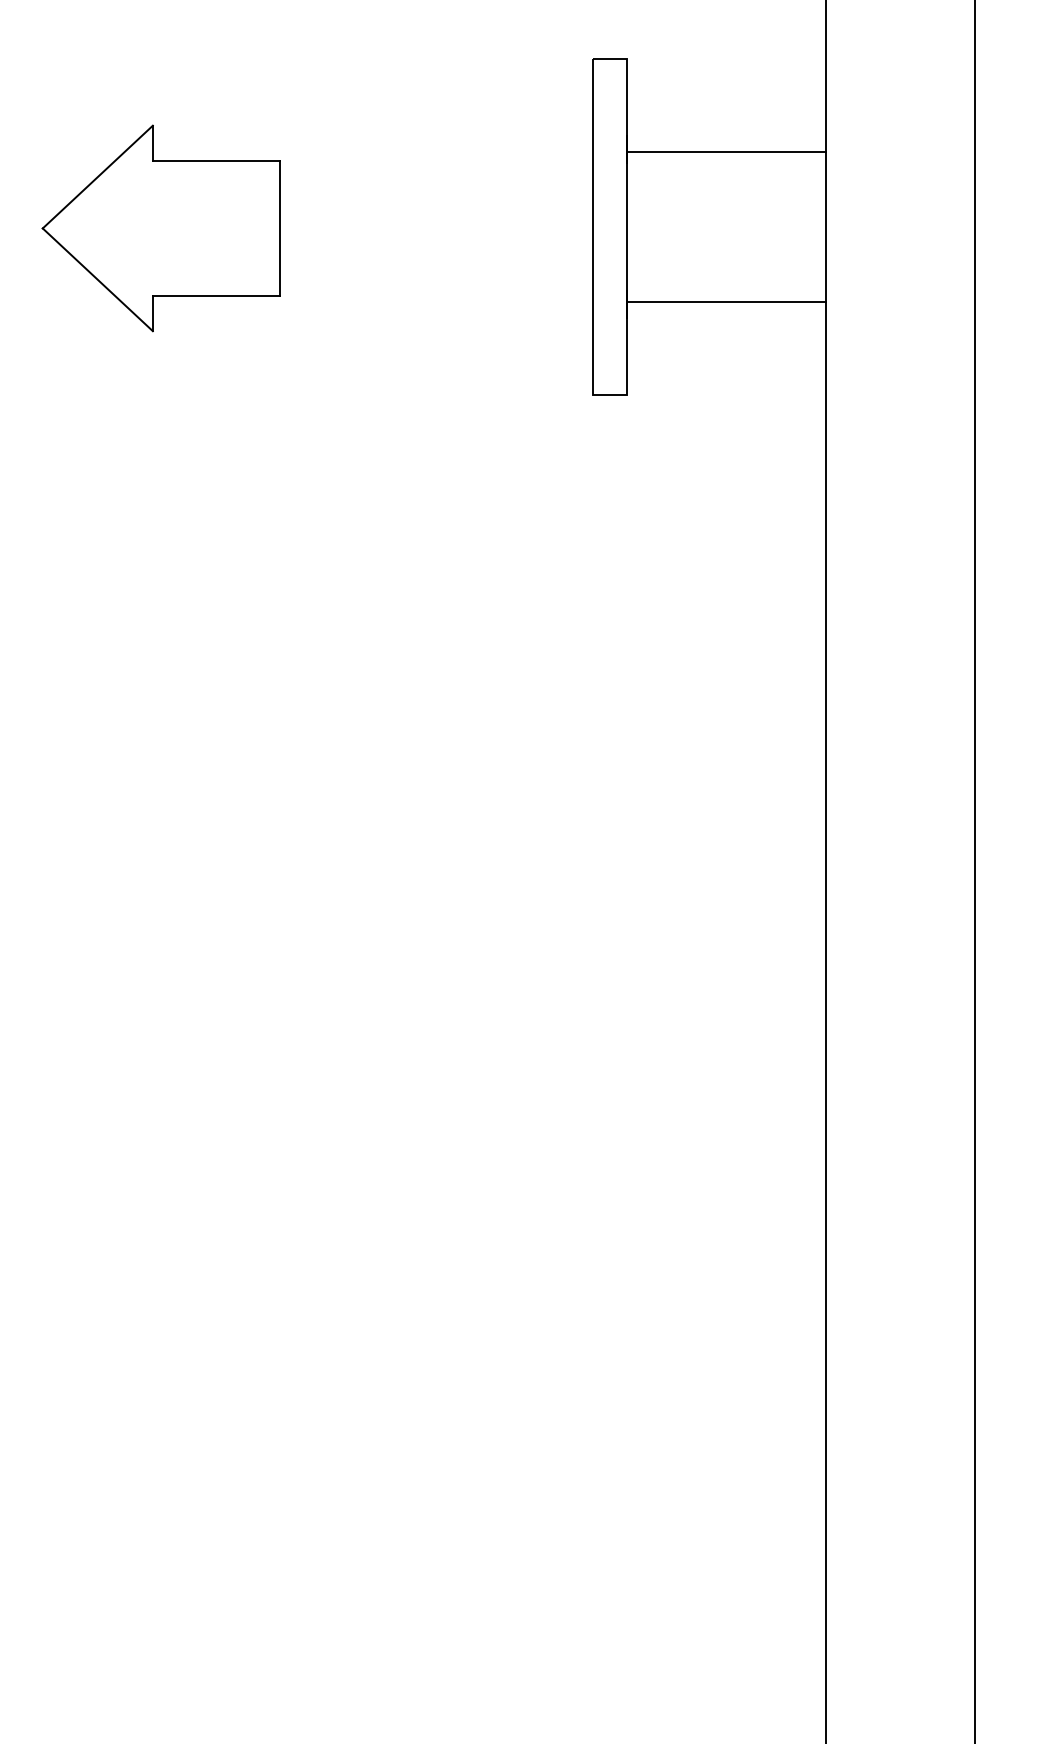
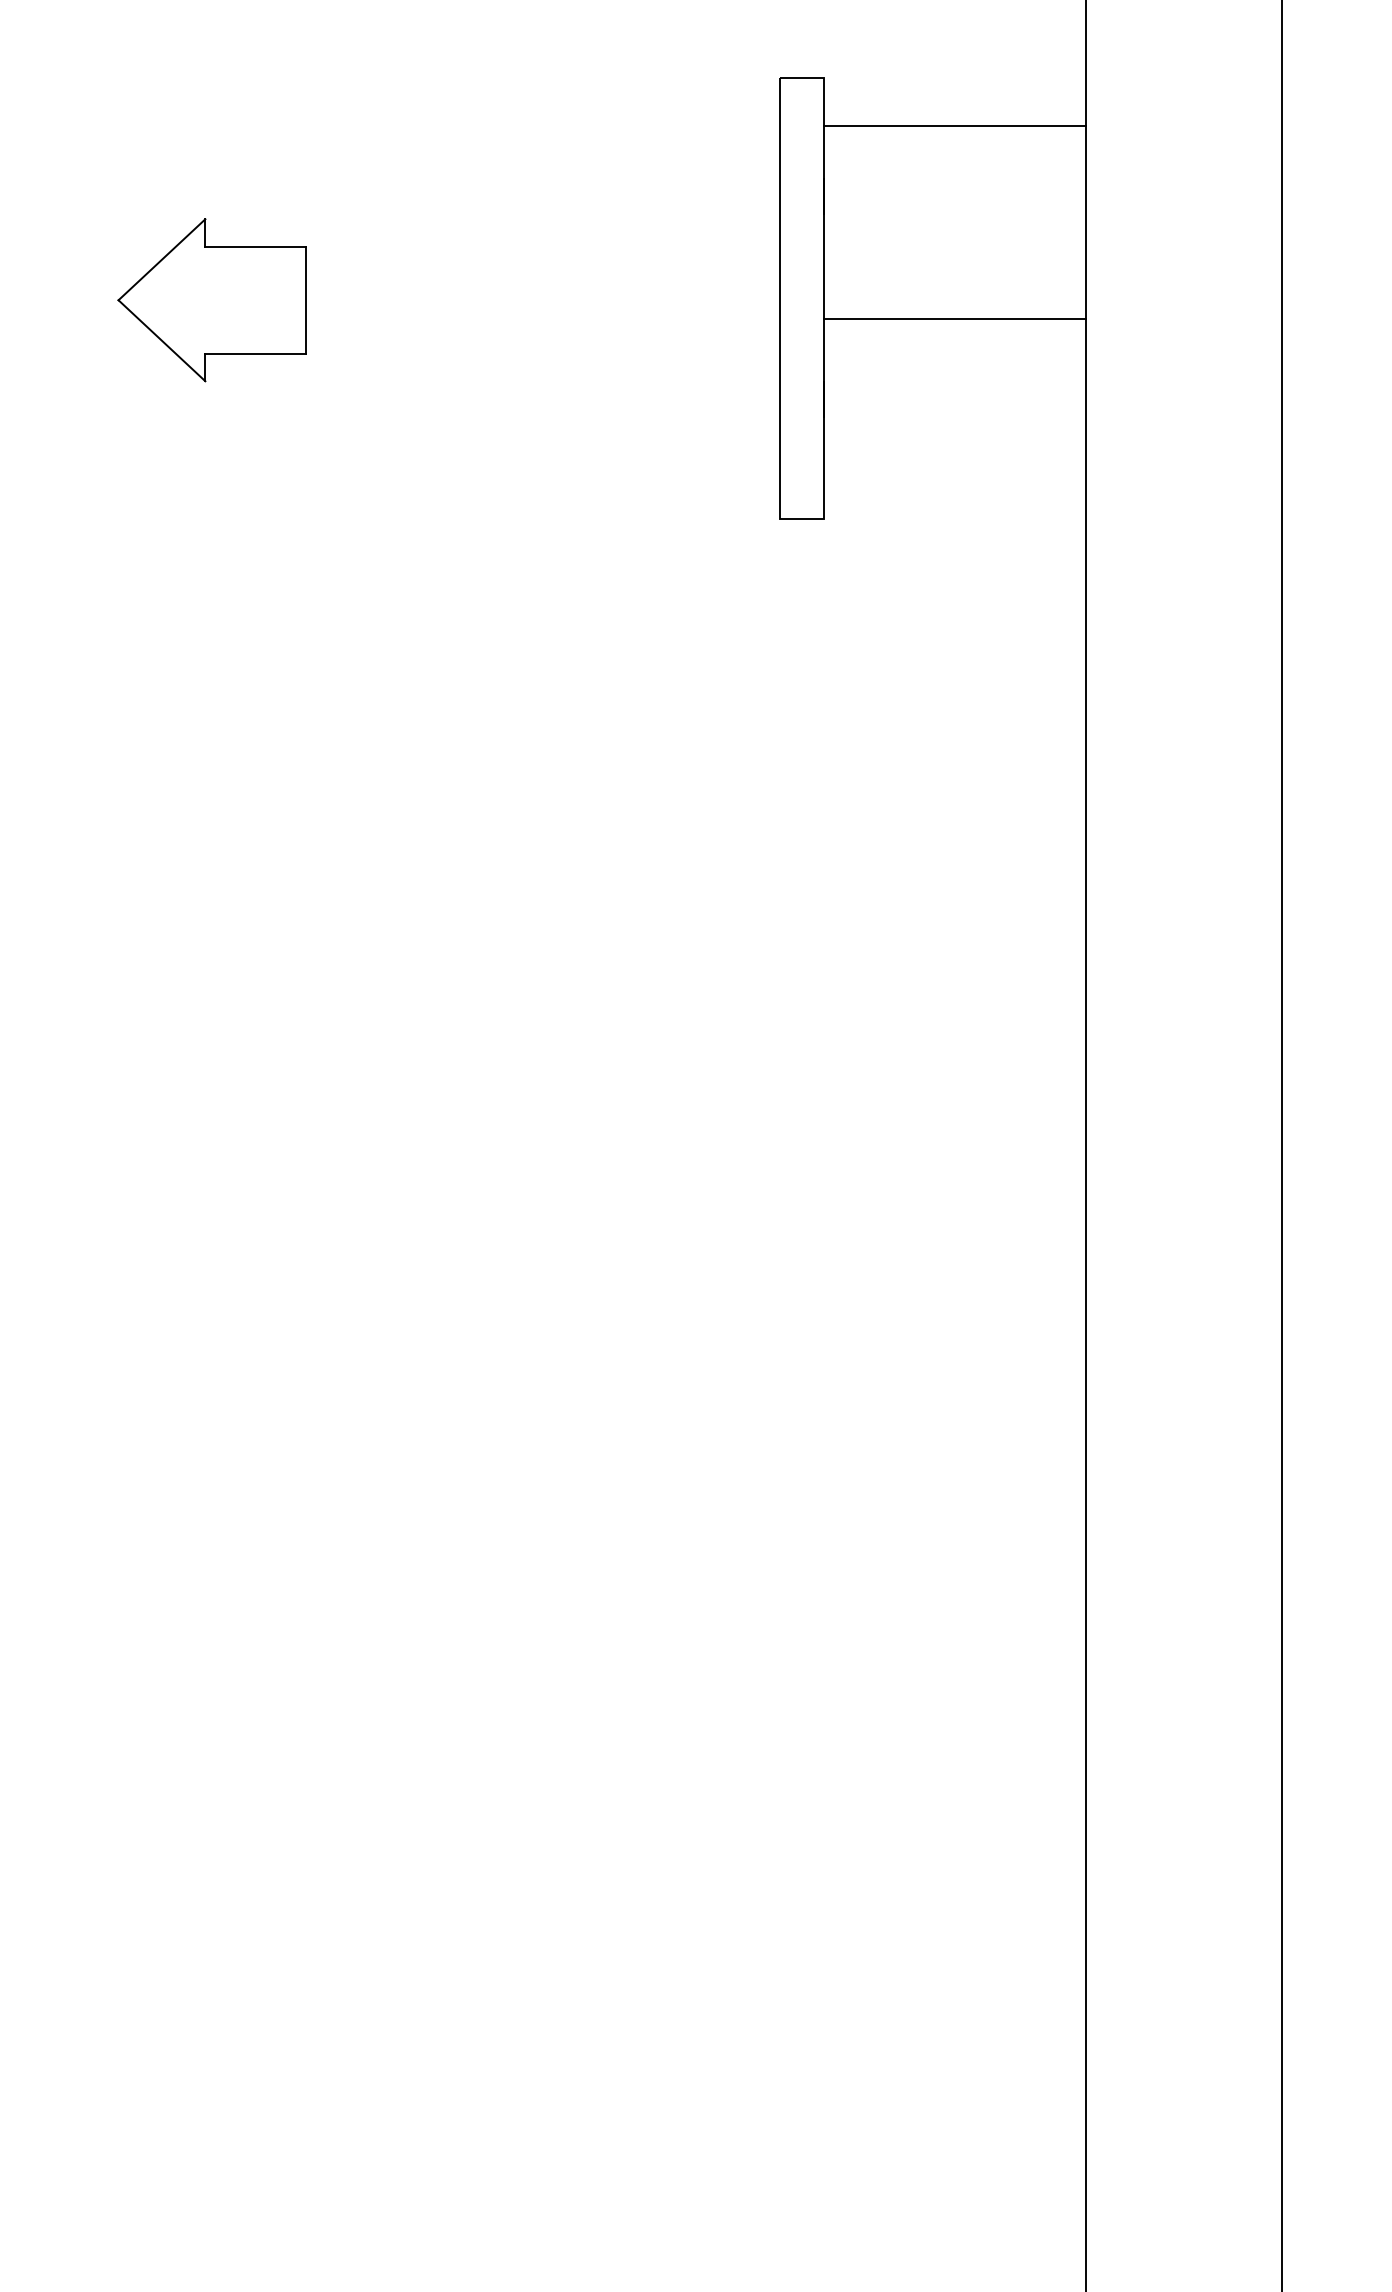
line: (726, 152) -> (954, 126), moved
part: (160, 228) -> (211, 300), size x0.6
line: (726, 301) -> (954, 319), moved

